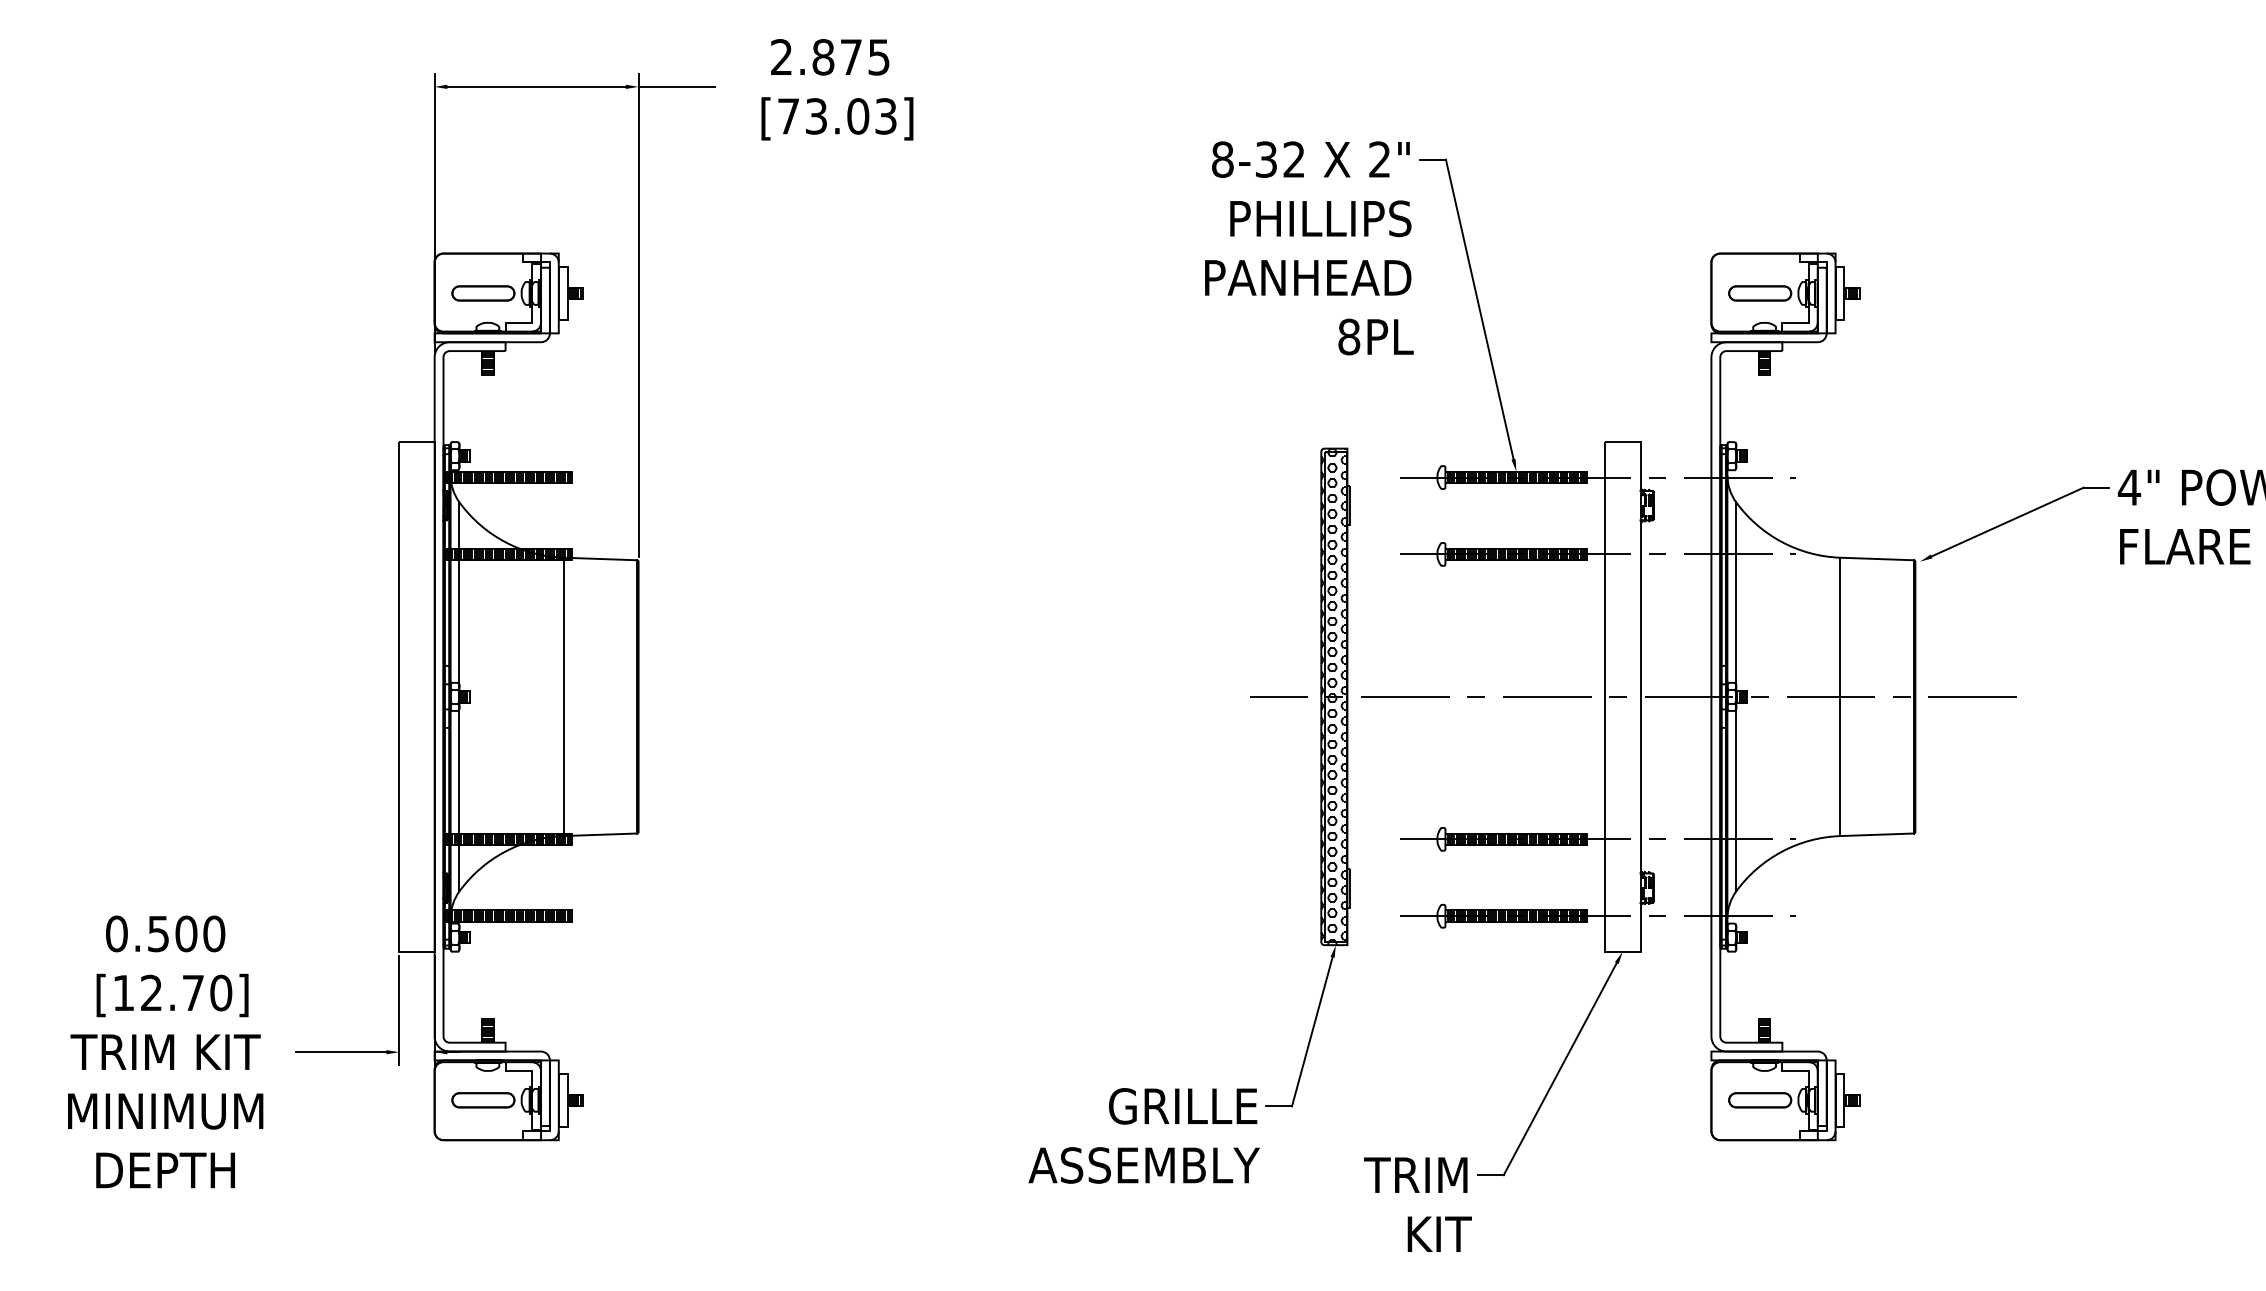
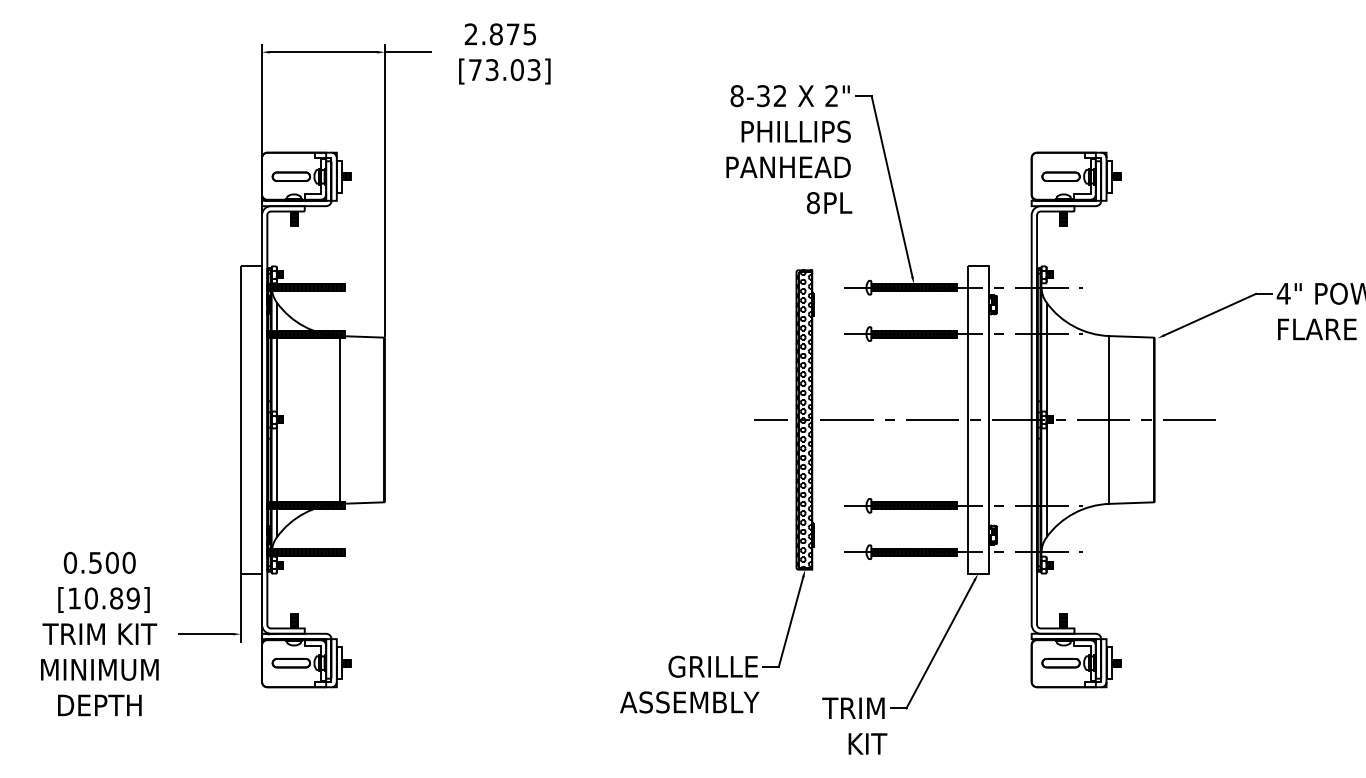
text: (184, 993) -> (111, 598), [12.70] -> [10.89]

